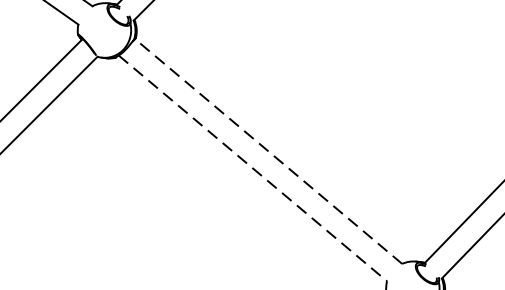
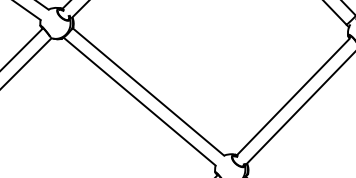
line: (268, 150) -> (148, 91), dashed -> solid
line: (252, 168) -> (139, 101), dashed -> solid

